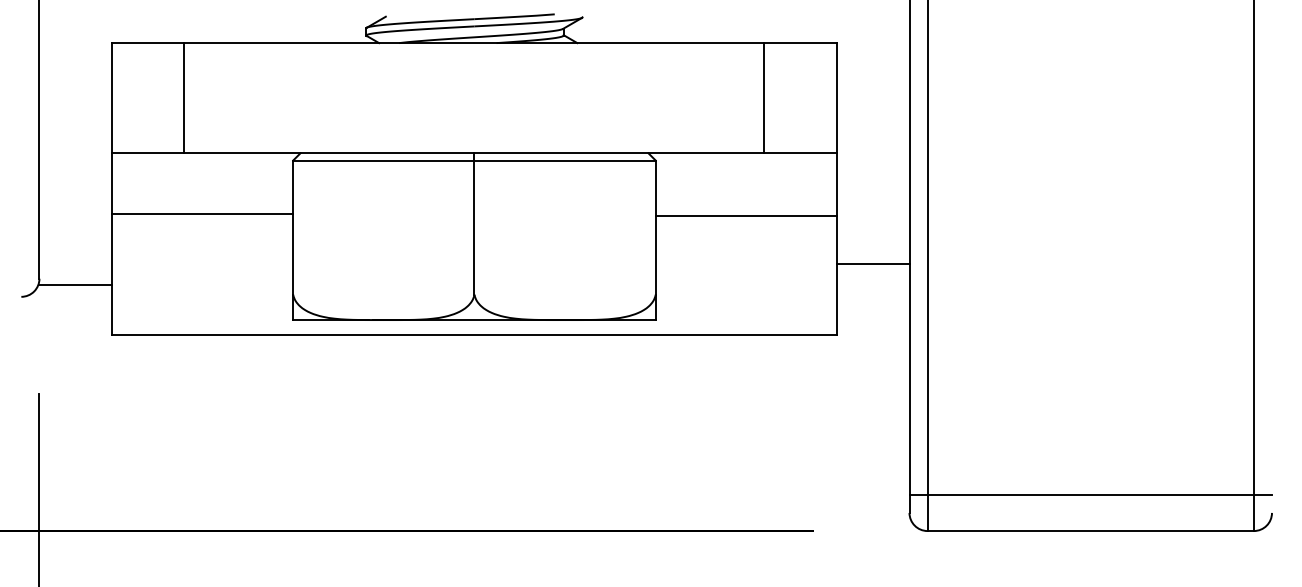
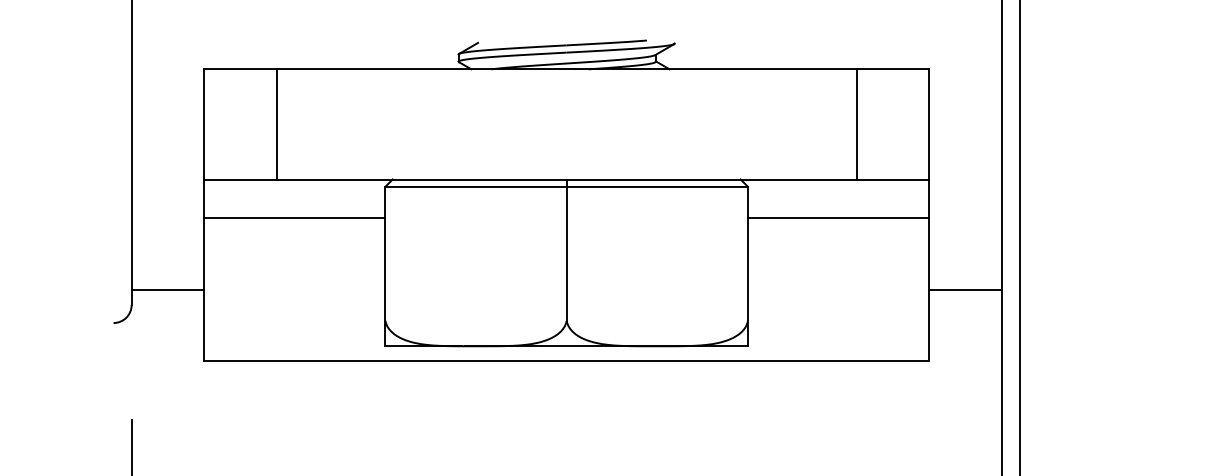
line: (202, 214) -> (294, 218), moved
line: (745, 216) -> (837, 218), moved
line: (75, 285) -> (167, 290), moved

